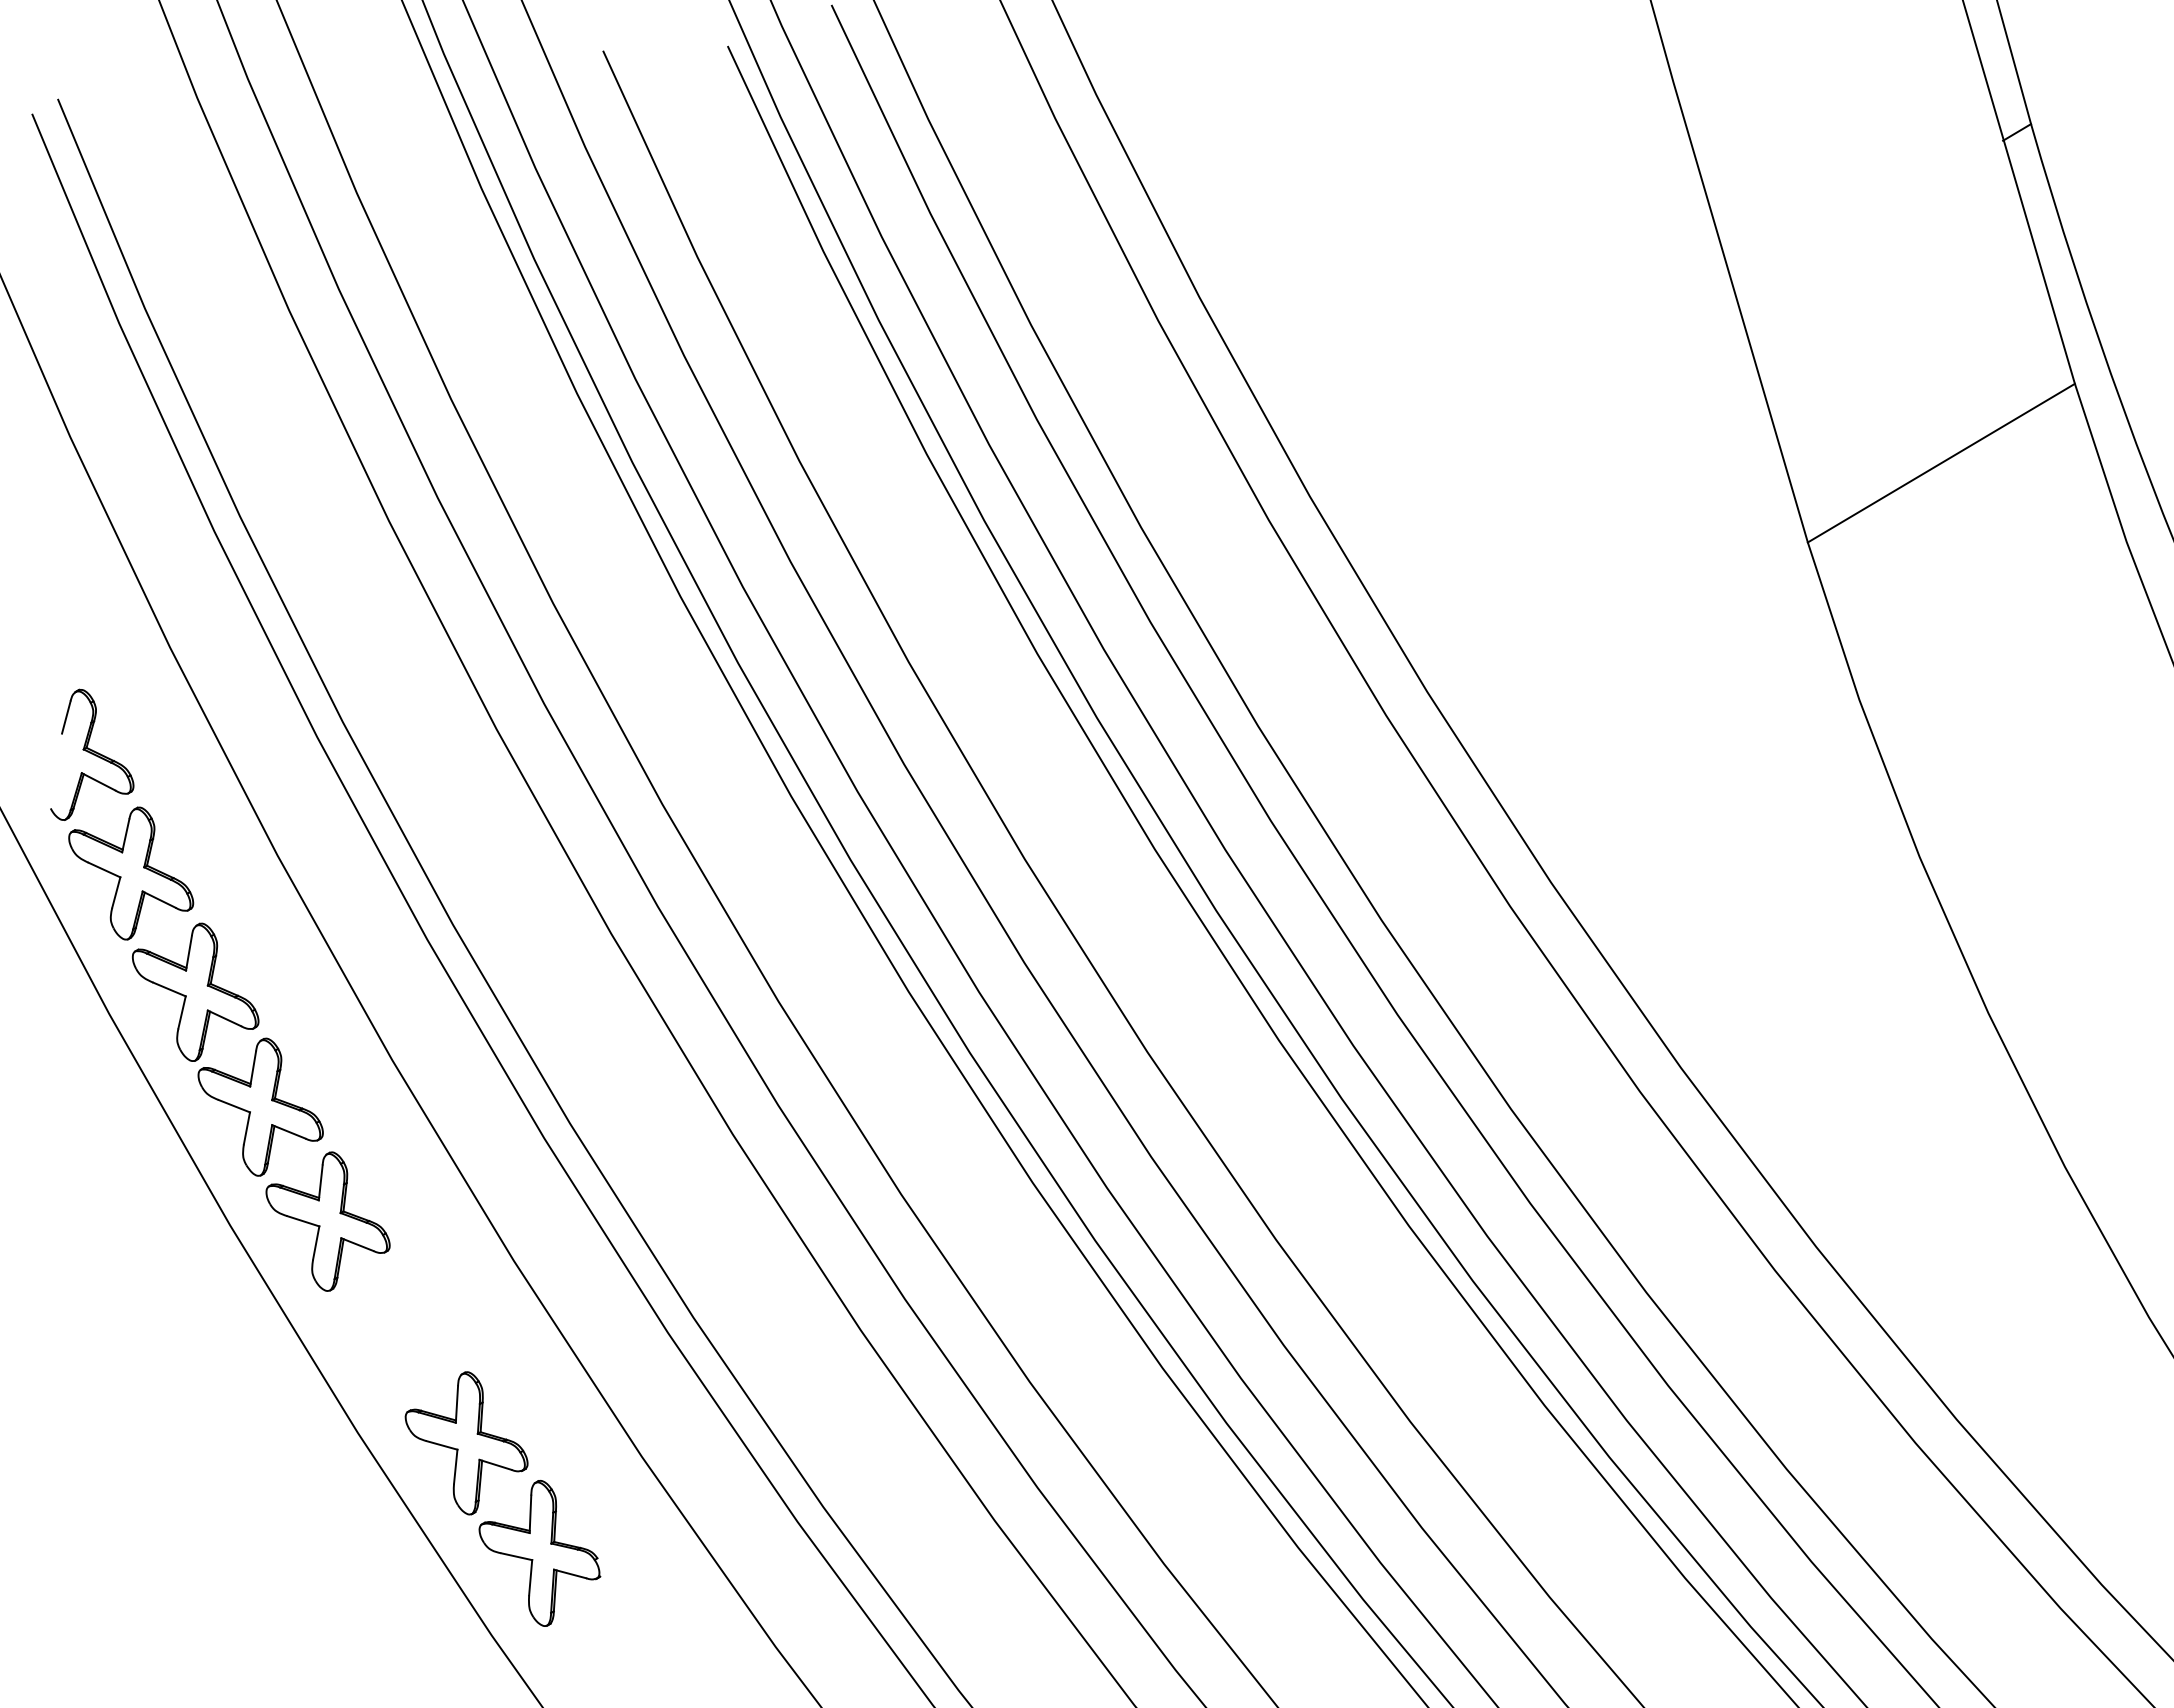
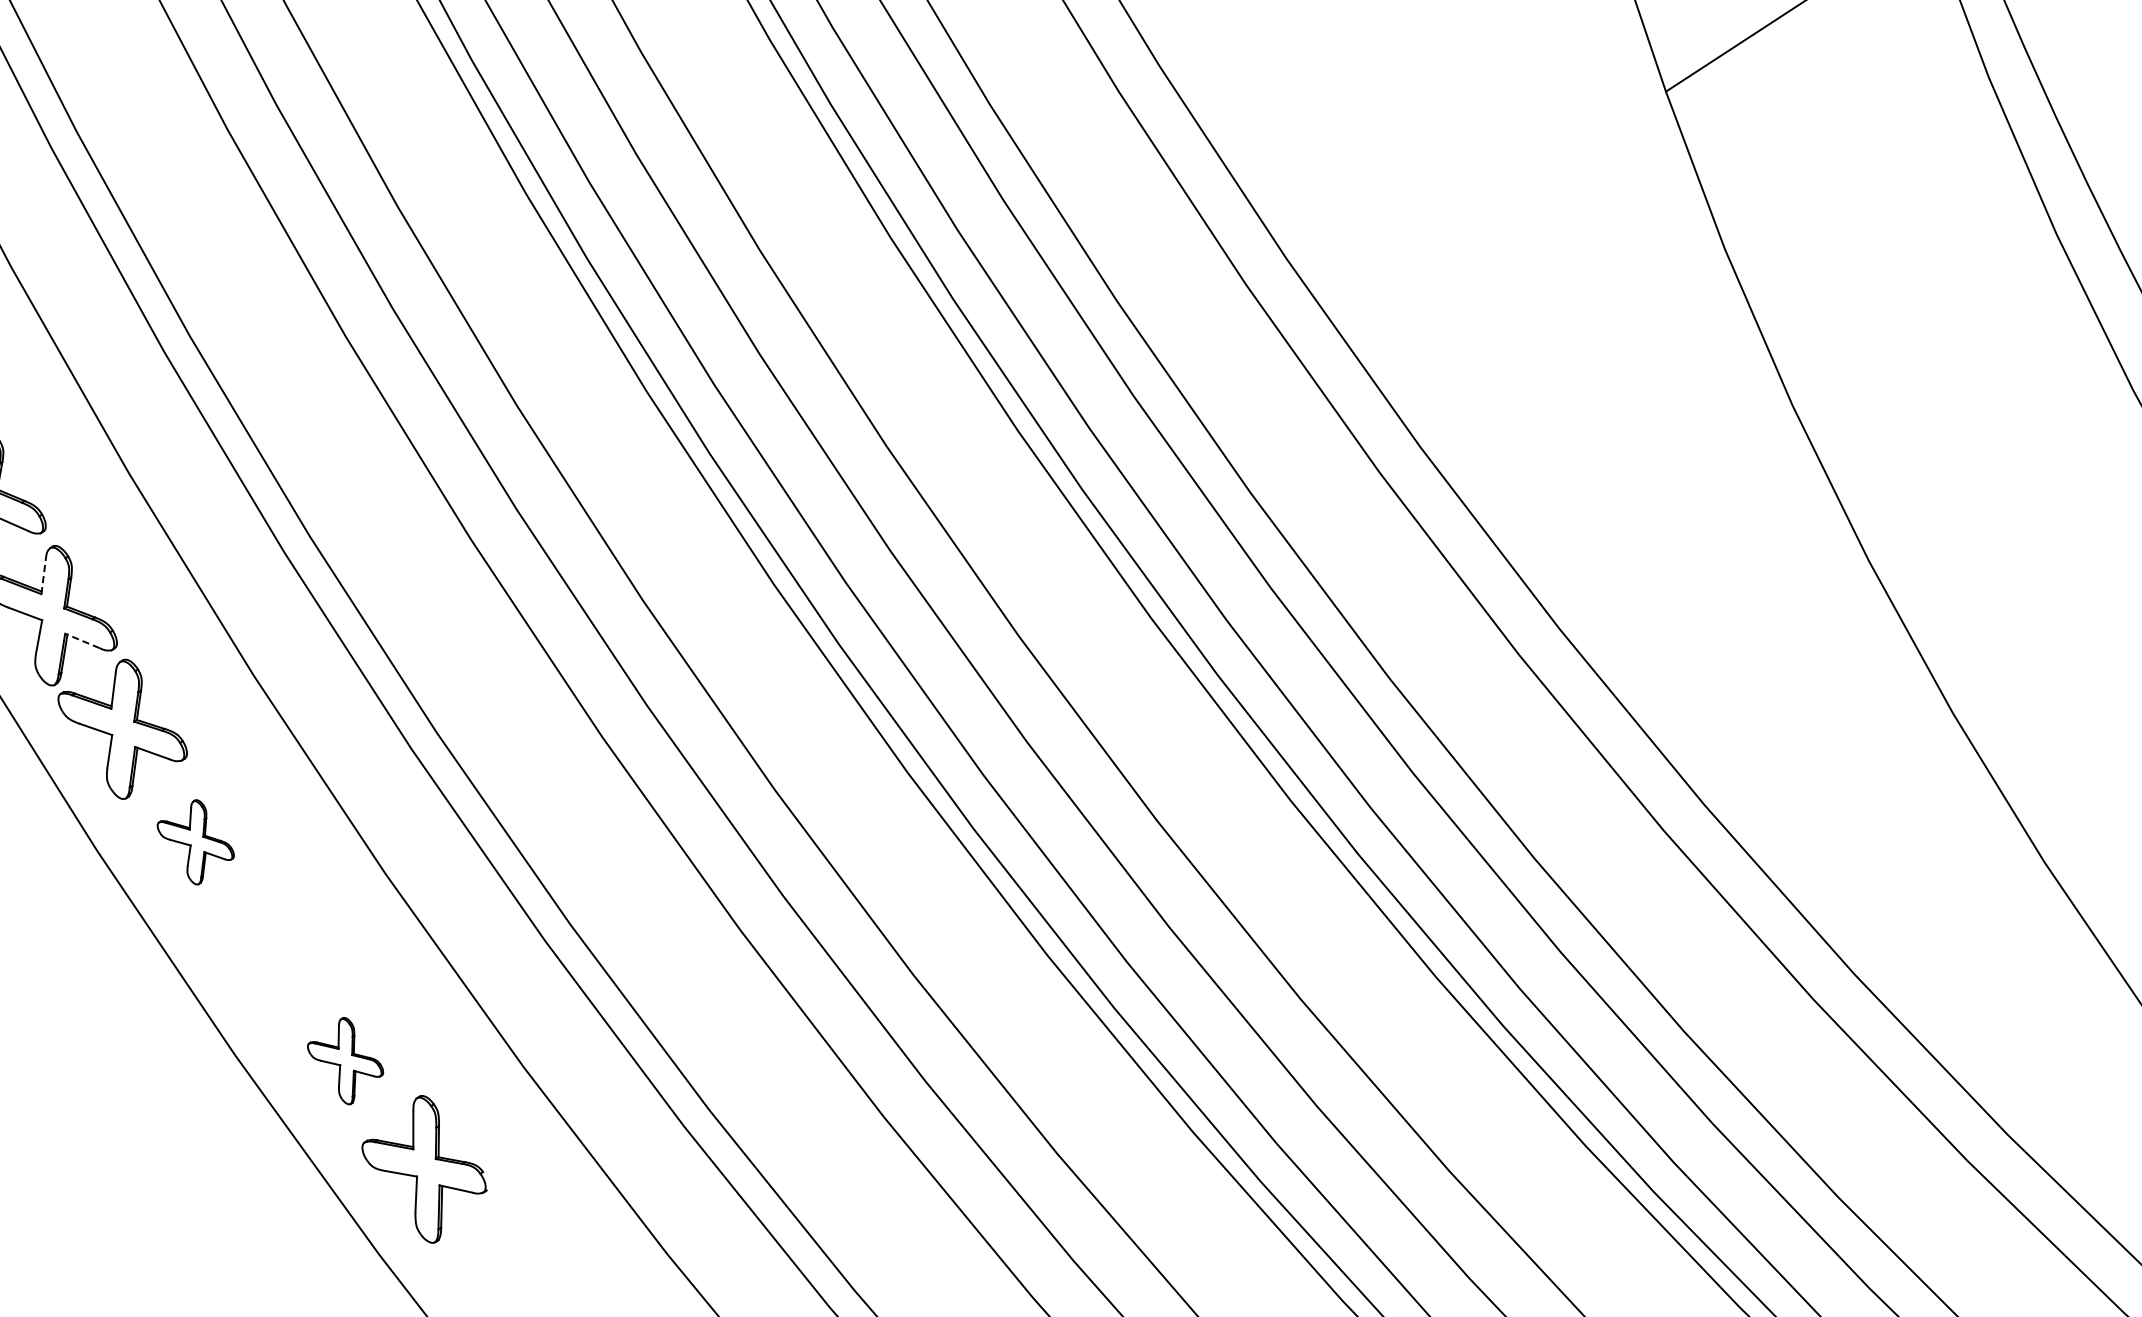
line: (188, 953) -> (43, 576), solid -> dashed
line: (223, 1018) -> (81, 641), solid -> dashed
part: (327, 1221) -> (195, 842), size x0.6
part: (466, 1443) -> (345, 1061), size x0.6

